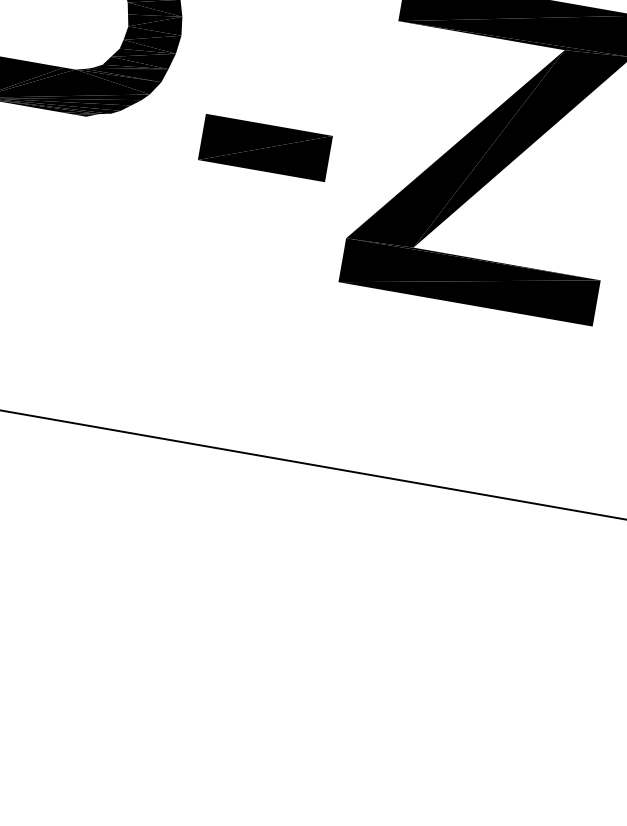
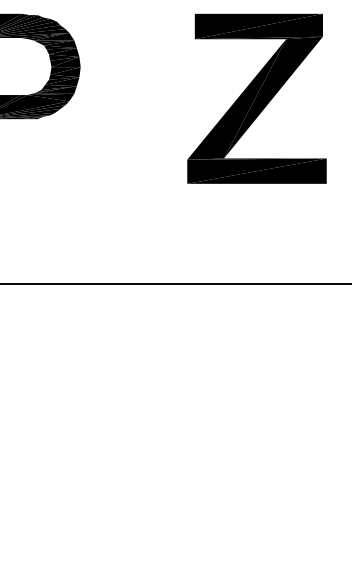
part: (264, 146) -> (135, 118), removed

